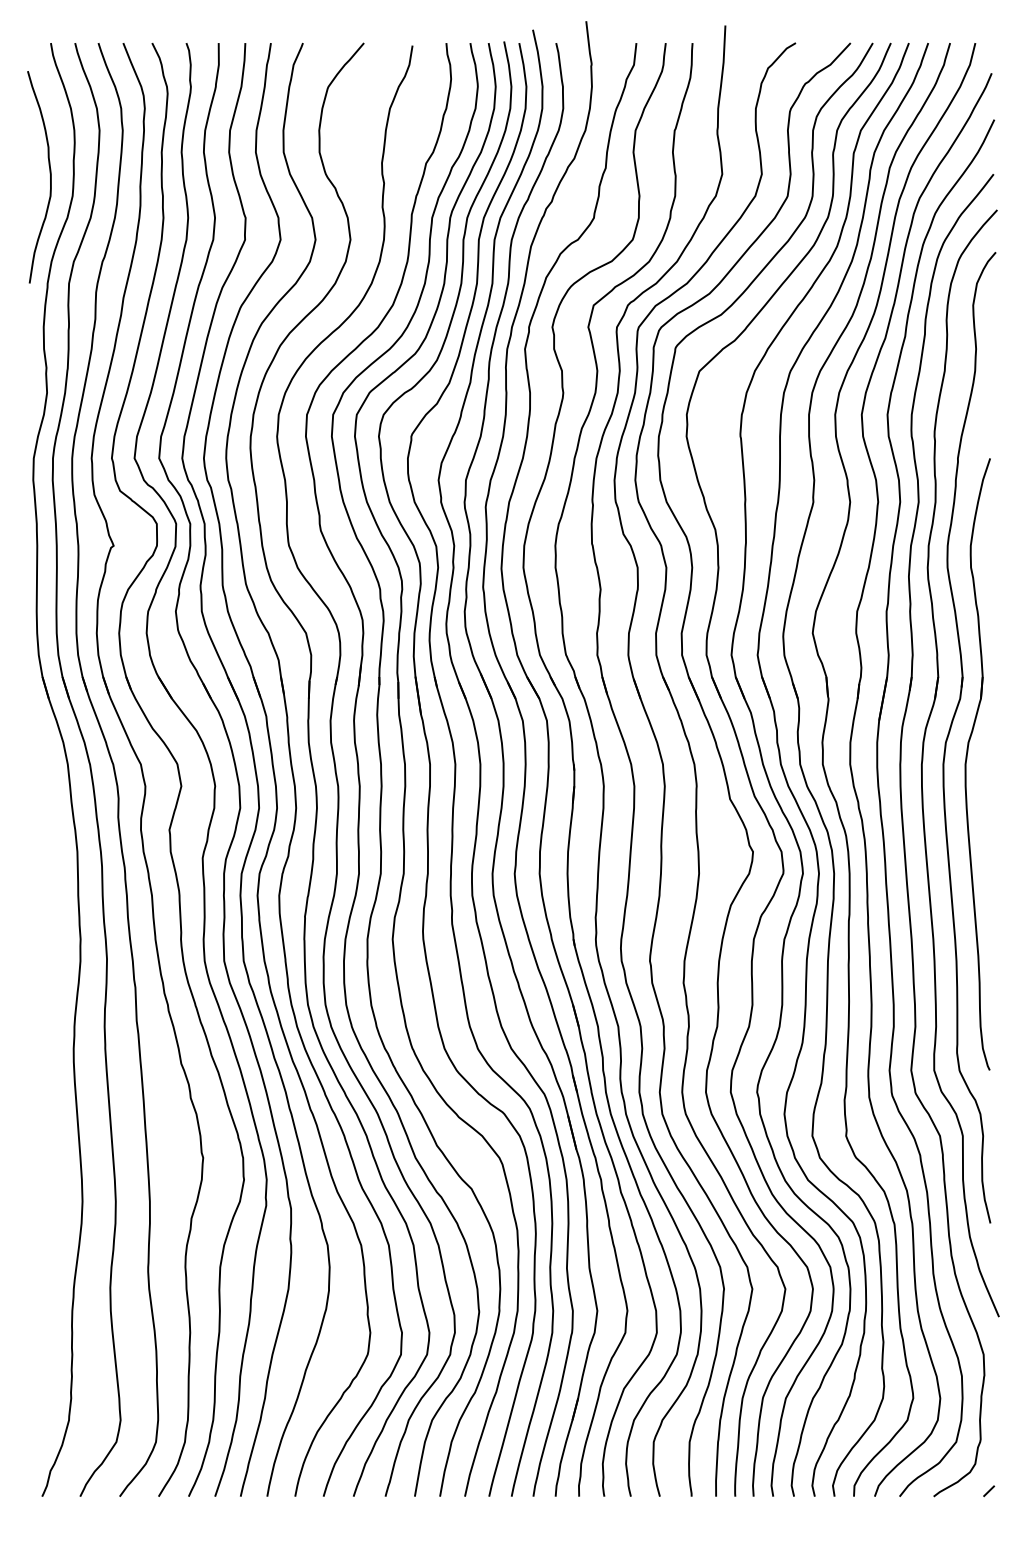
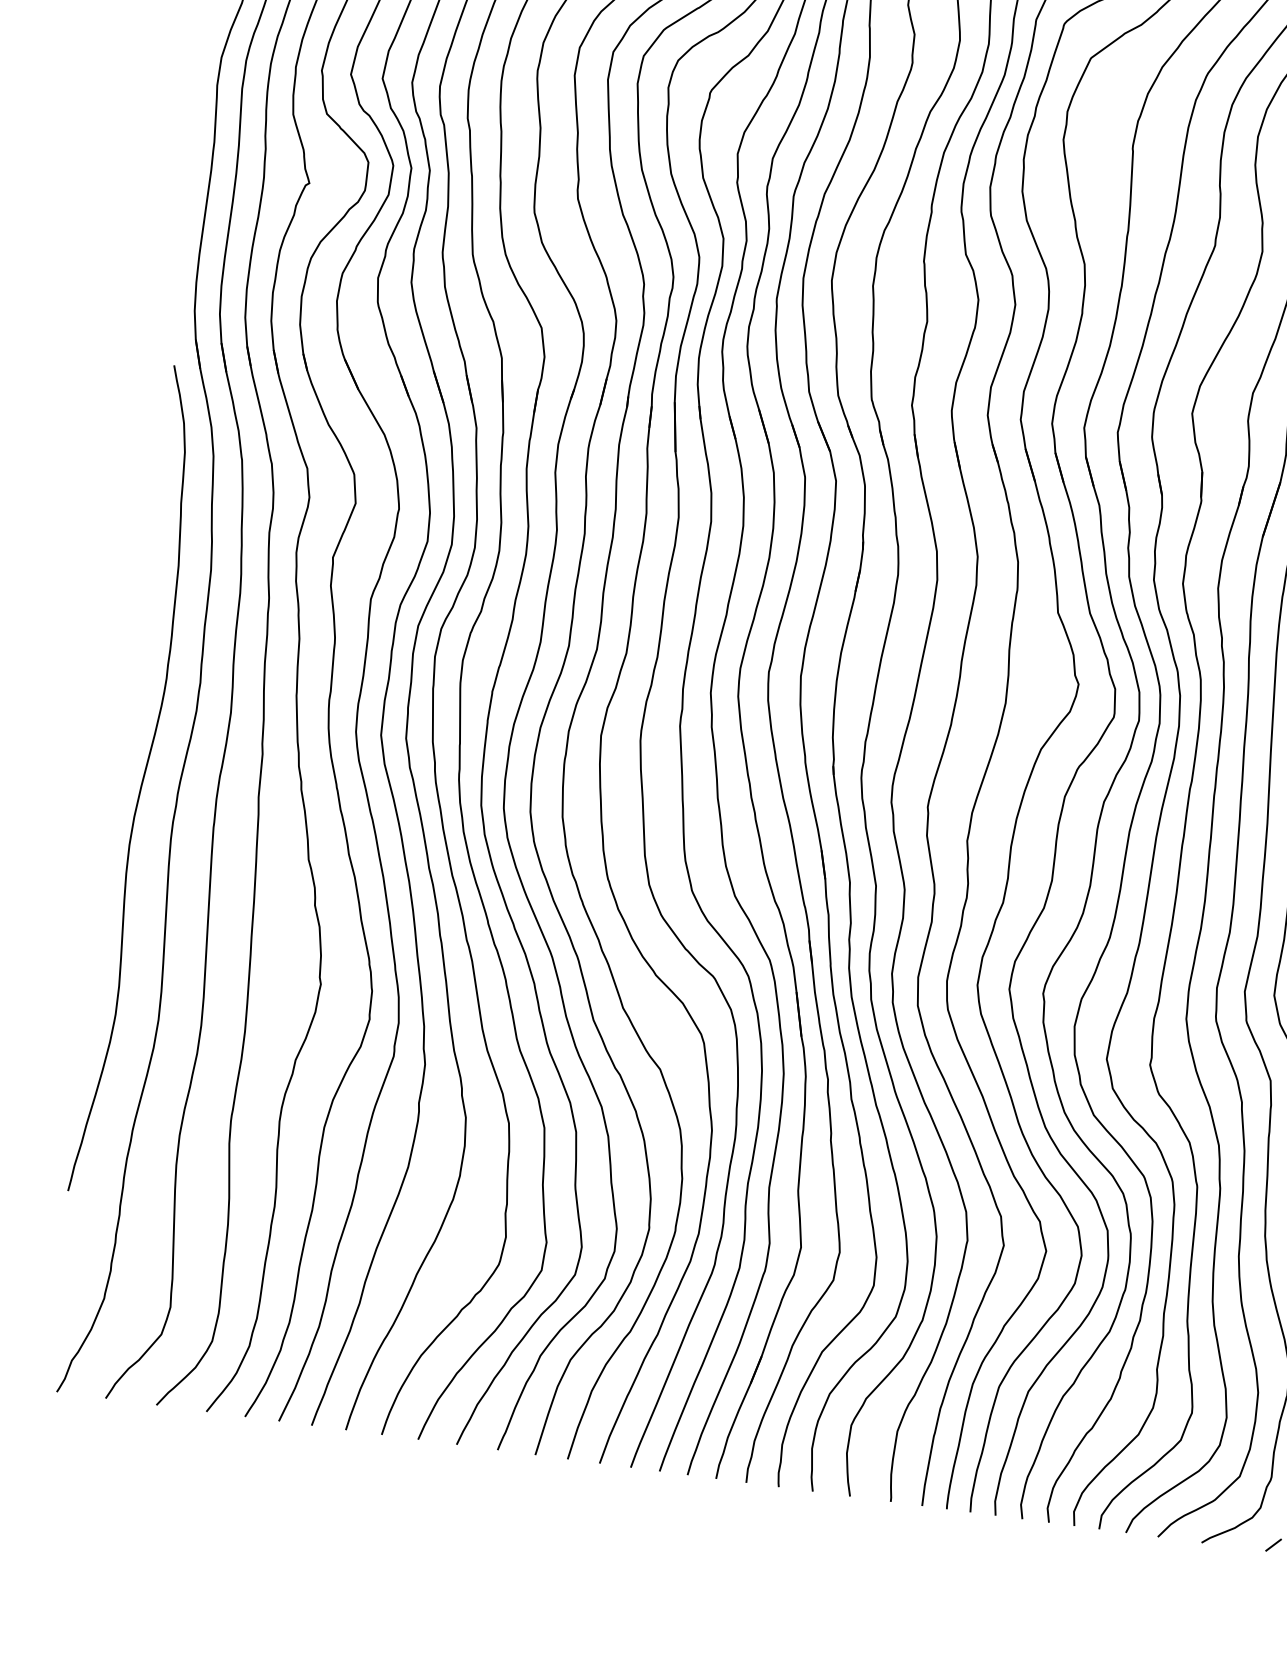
curve: (45, 1019) -> (141, 779), added

